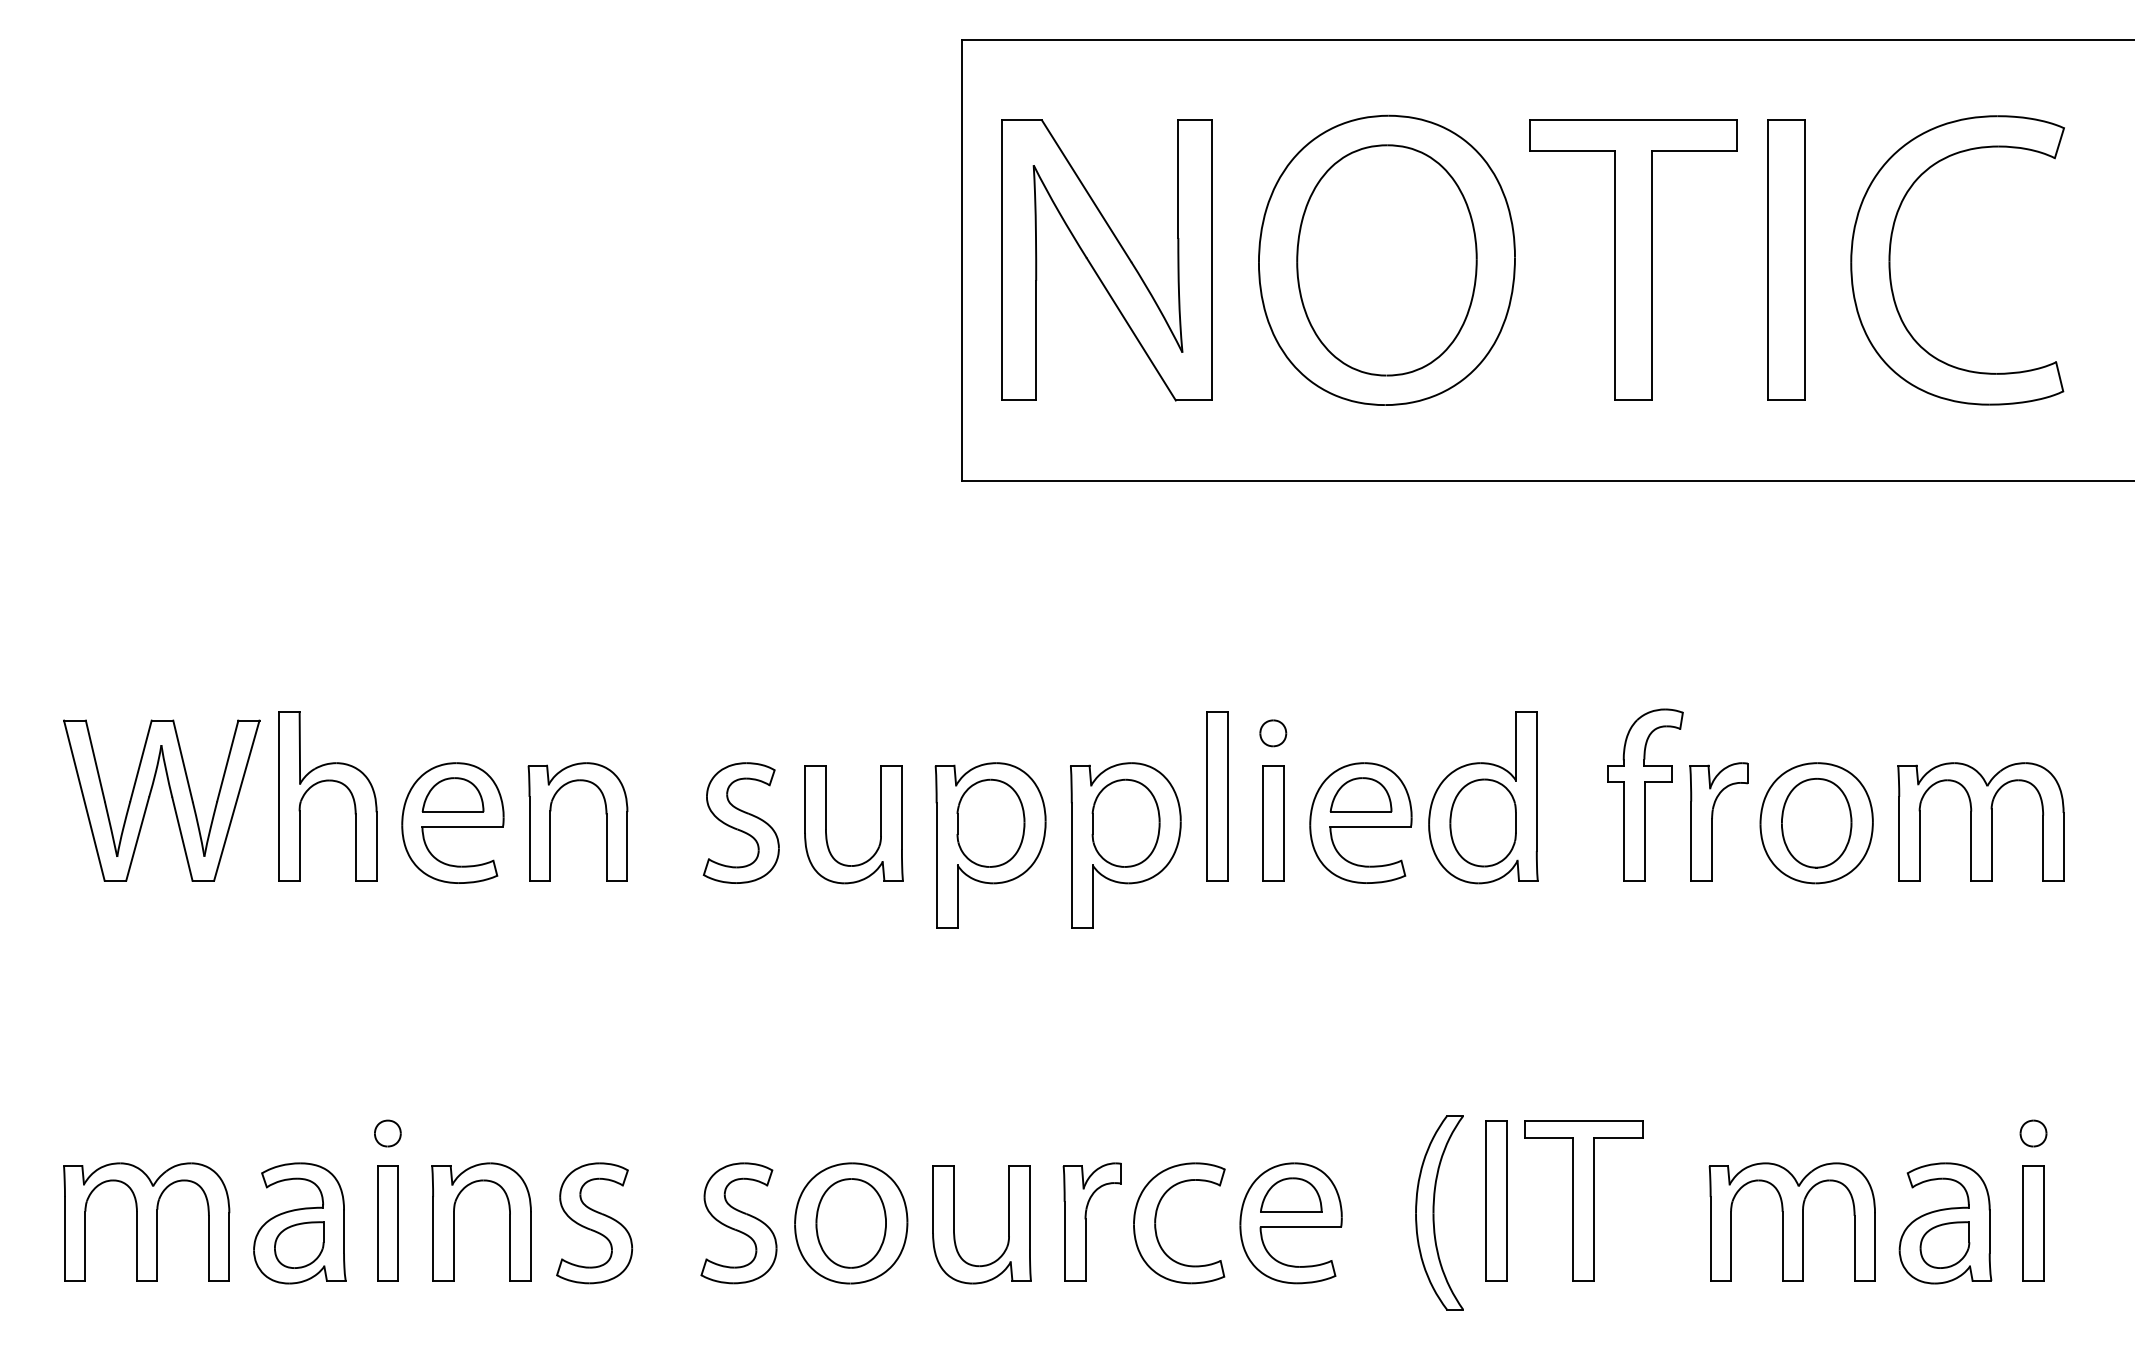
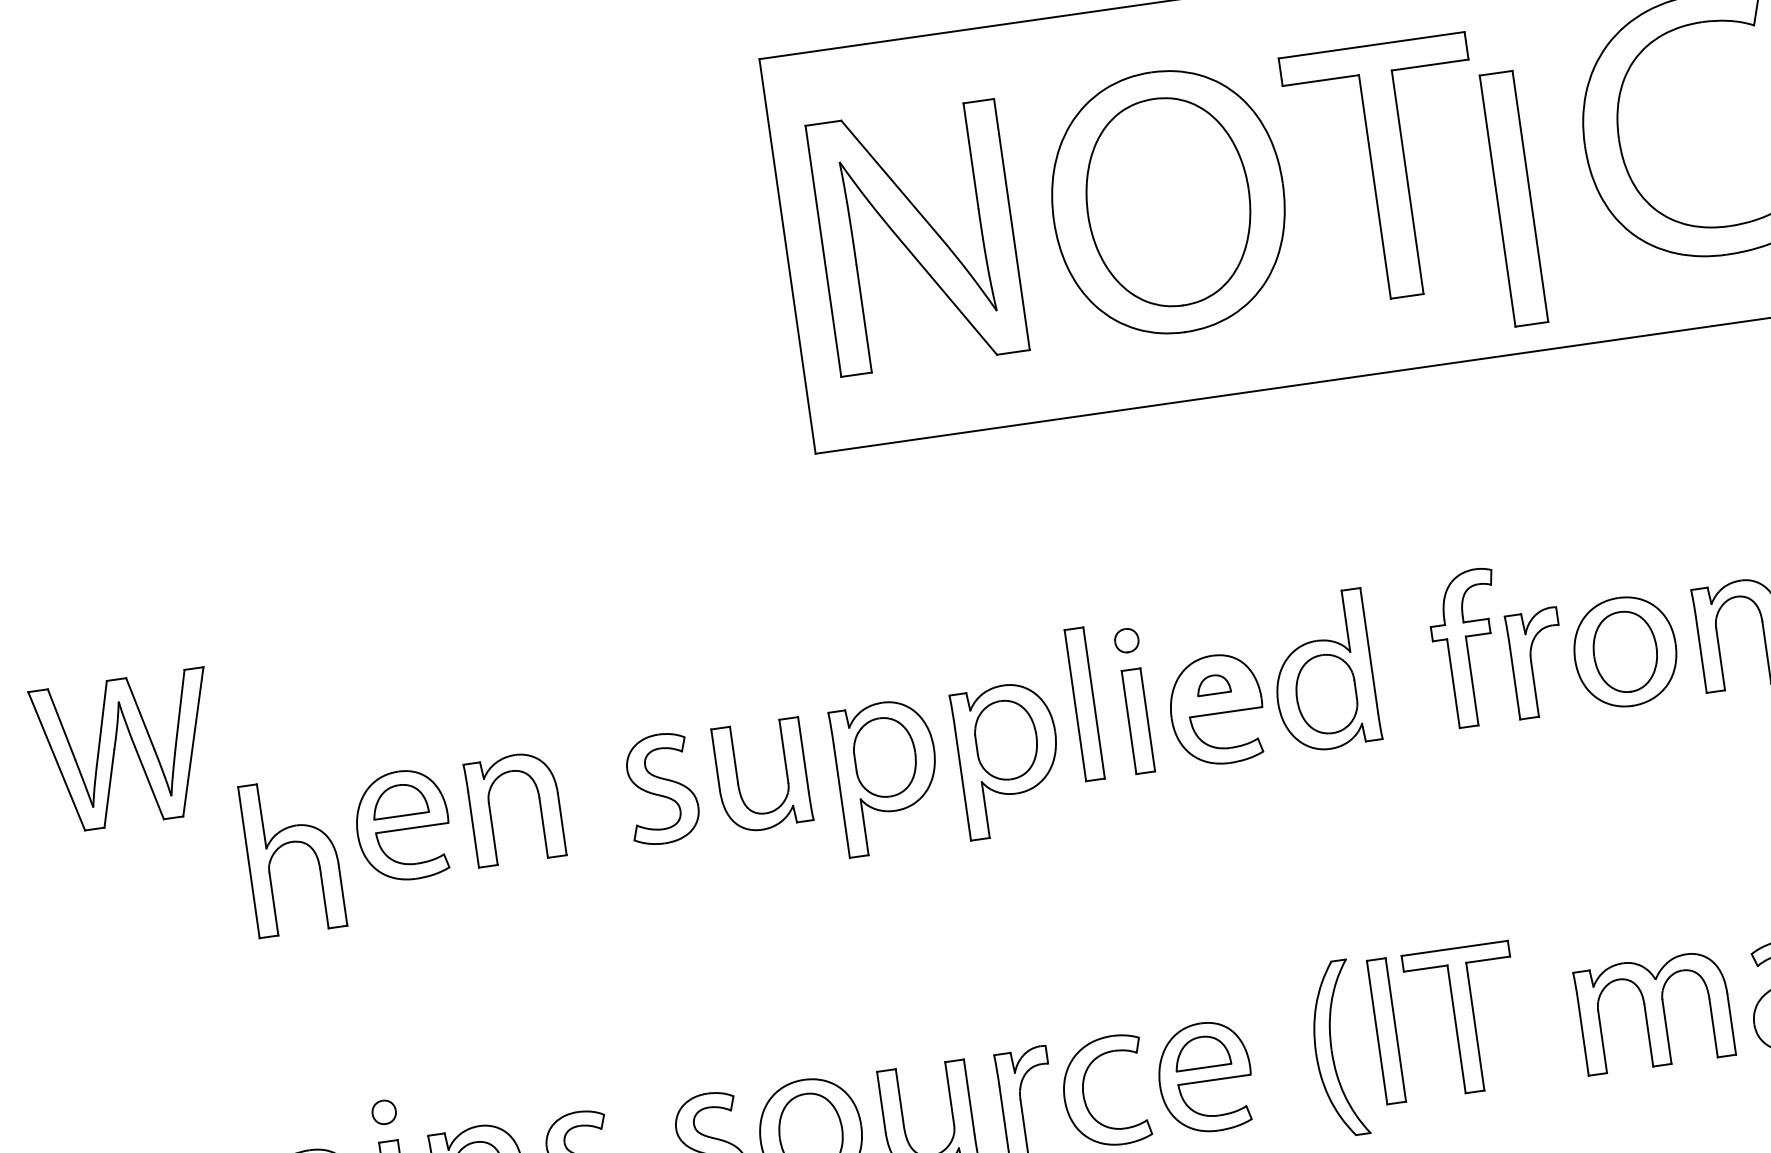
part: (1786, 259) -> (1513, 197), moved
part: (322, 782) -> (286, 844), moved
part: (1360, 794) -> (1212, 684), size x0.6
part: (171, 799) -> (134, 749), moved

